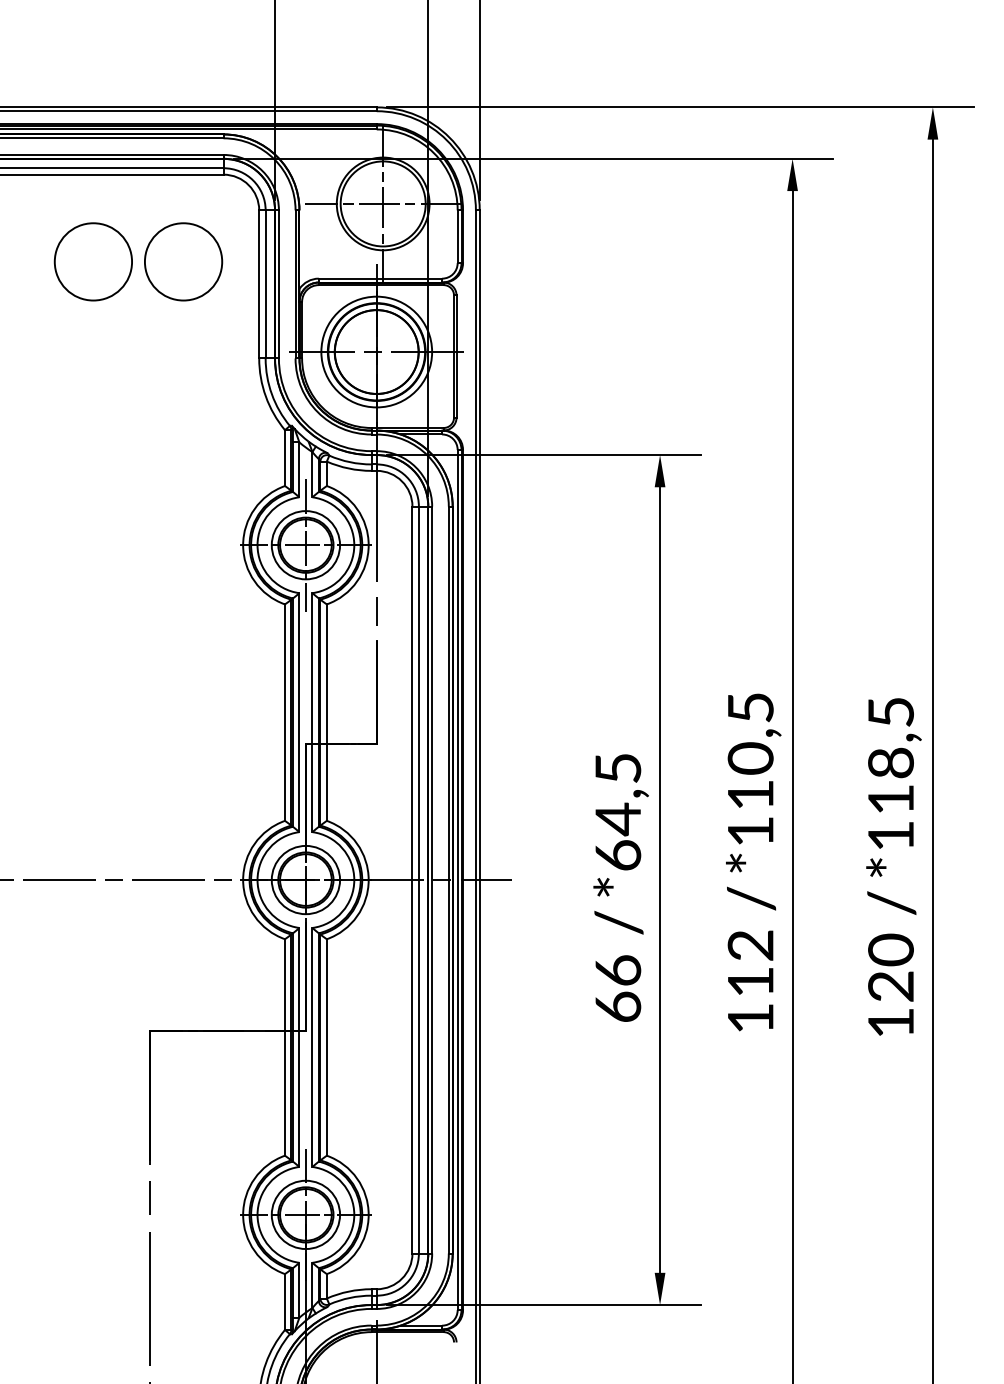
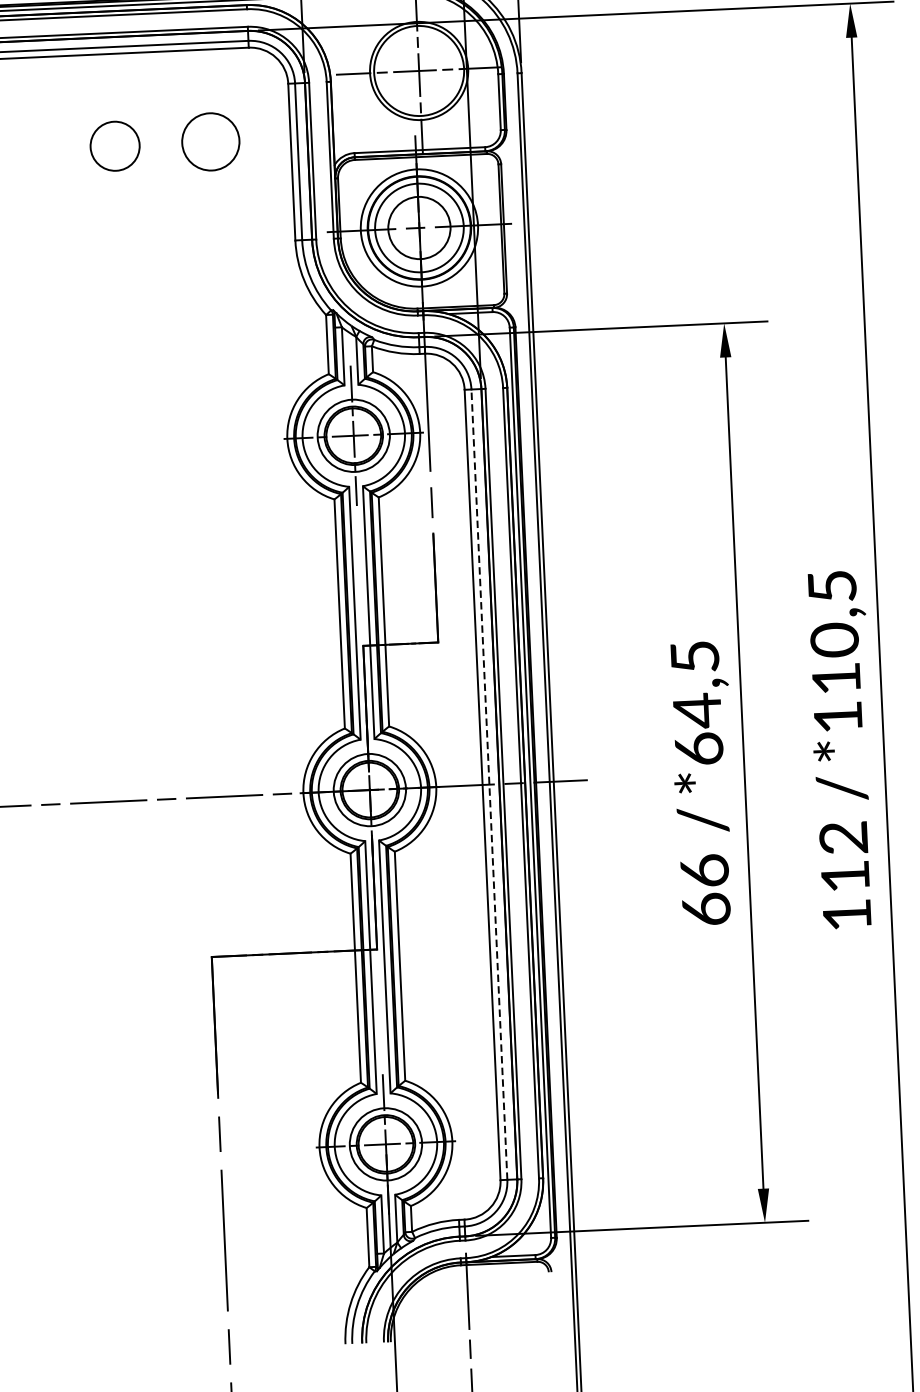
circle: (92, 261) -> (114, 145), size x0.6
circle: (183, 261) -> (210, 141), size x0.7
circle: (376, 352) -> (419, 228), size x0.7
line: (418, 879) -> (488, 784), solid -> dashed

